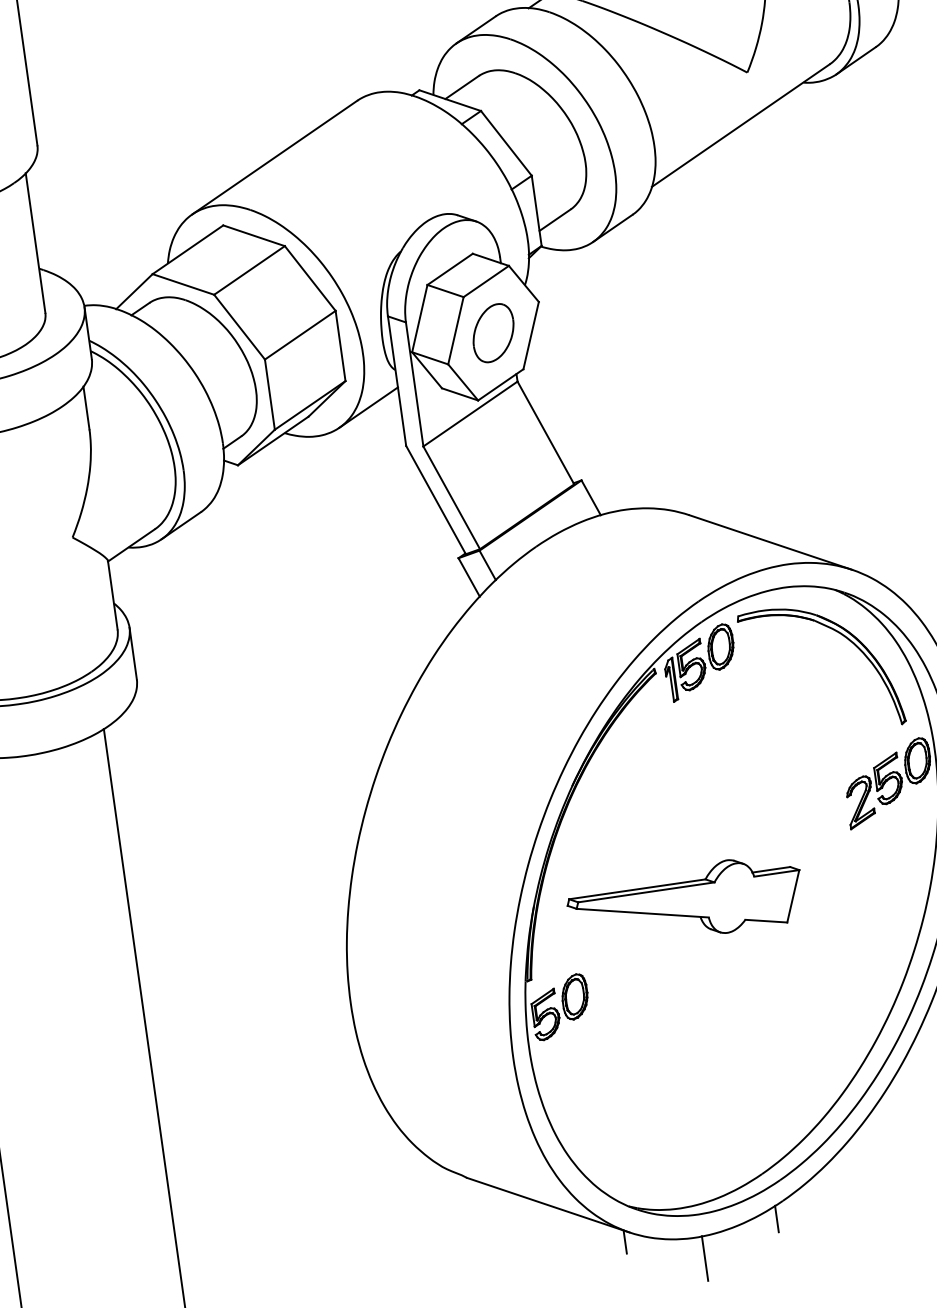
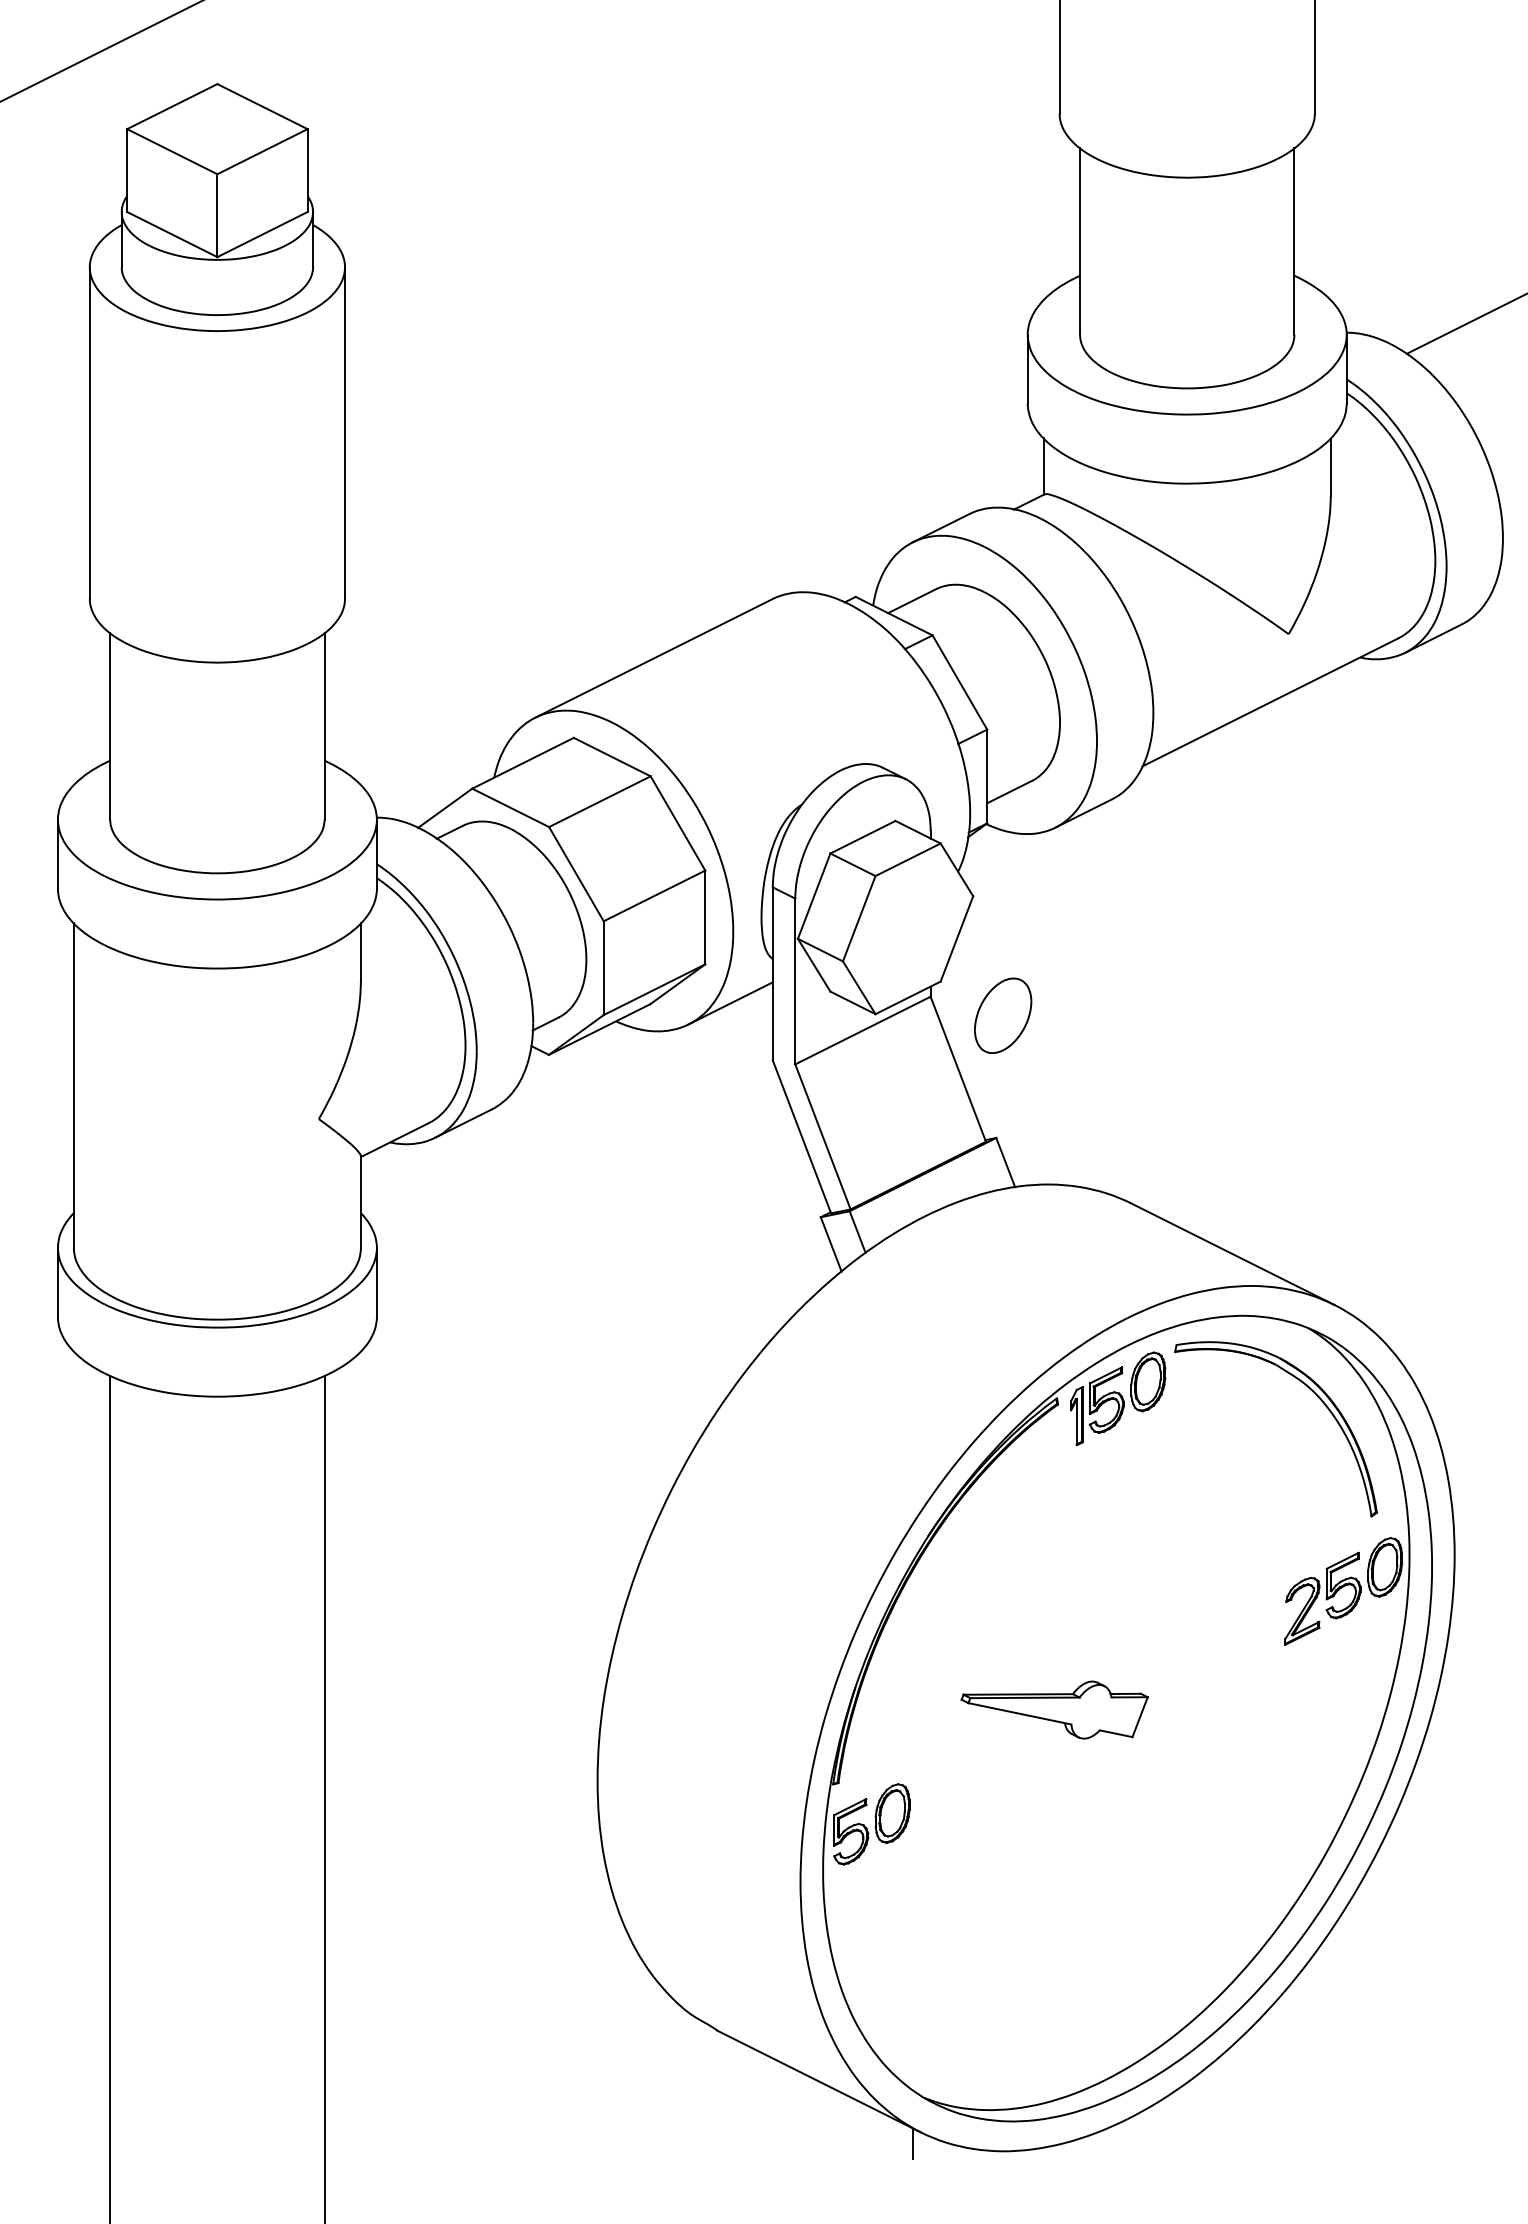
part: (493, 332) -> (1003, 1015), moved
part: (685, 901) -> (1054, 1709), size x0.6
line: (777, 1218) -> (1116, 2141), removed
line: (704, 1258) -> (1014, 2180), removed

